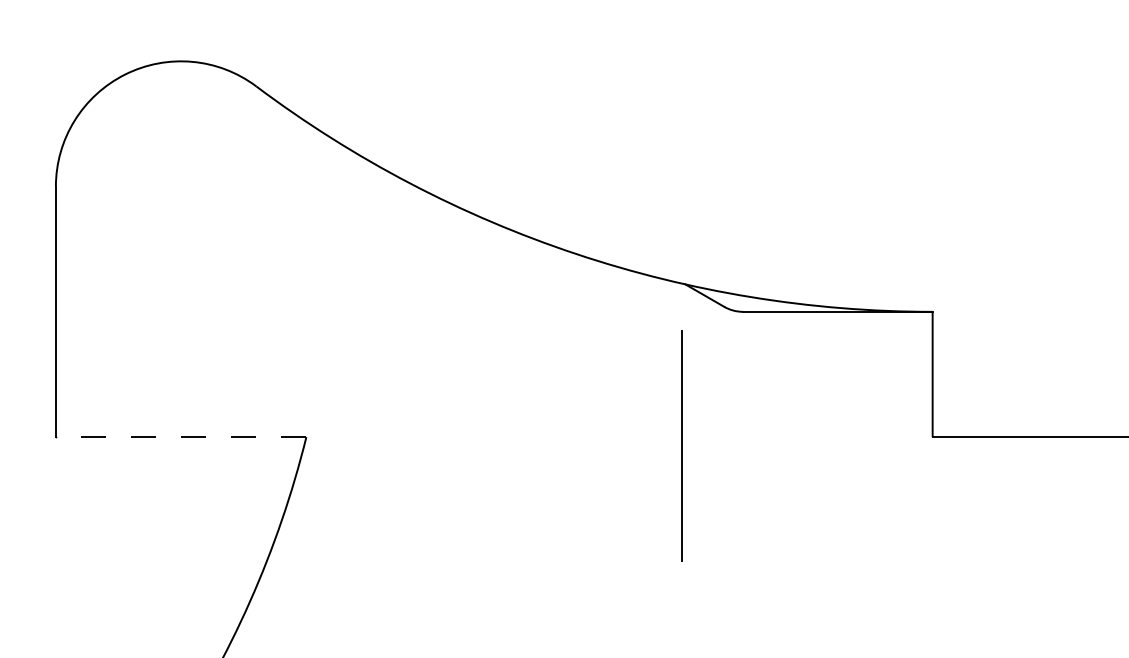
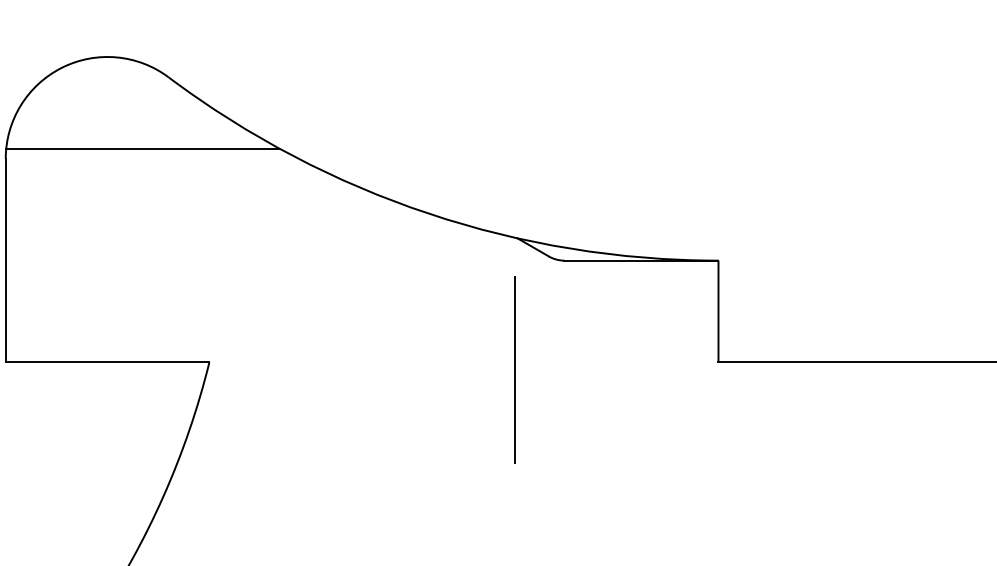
line: (224, 173) -> (142, 148), added
line: (181, 437) -> (107, 362), dashed -> solid

